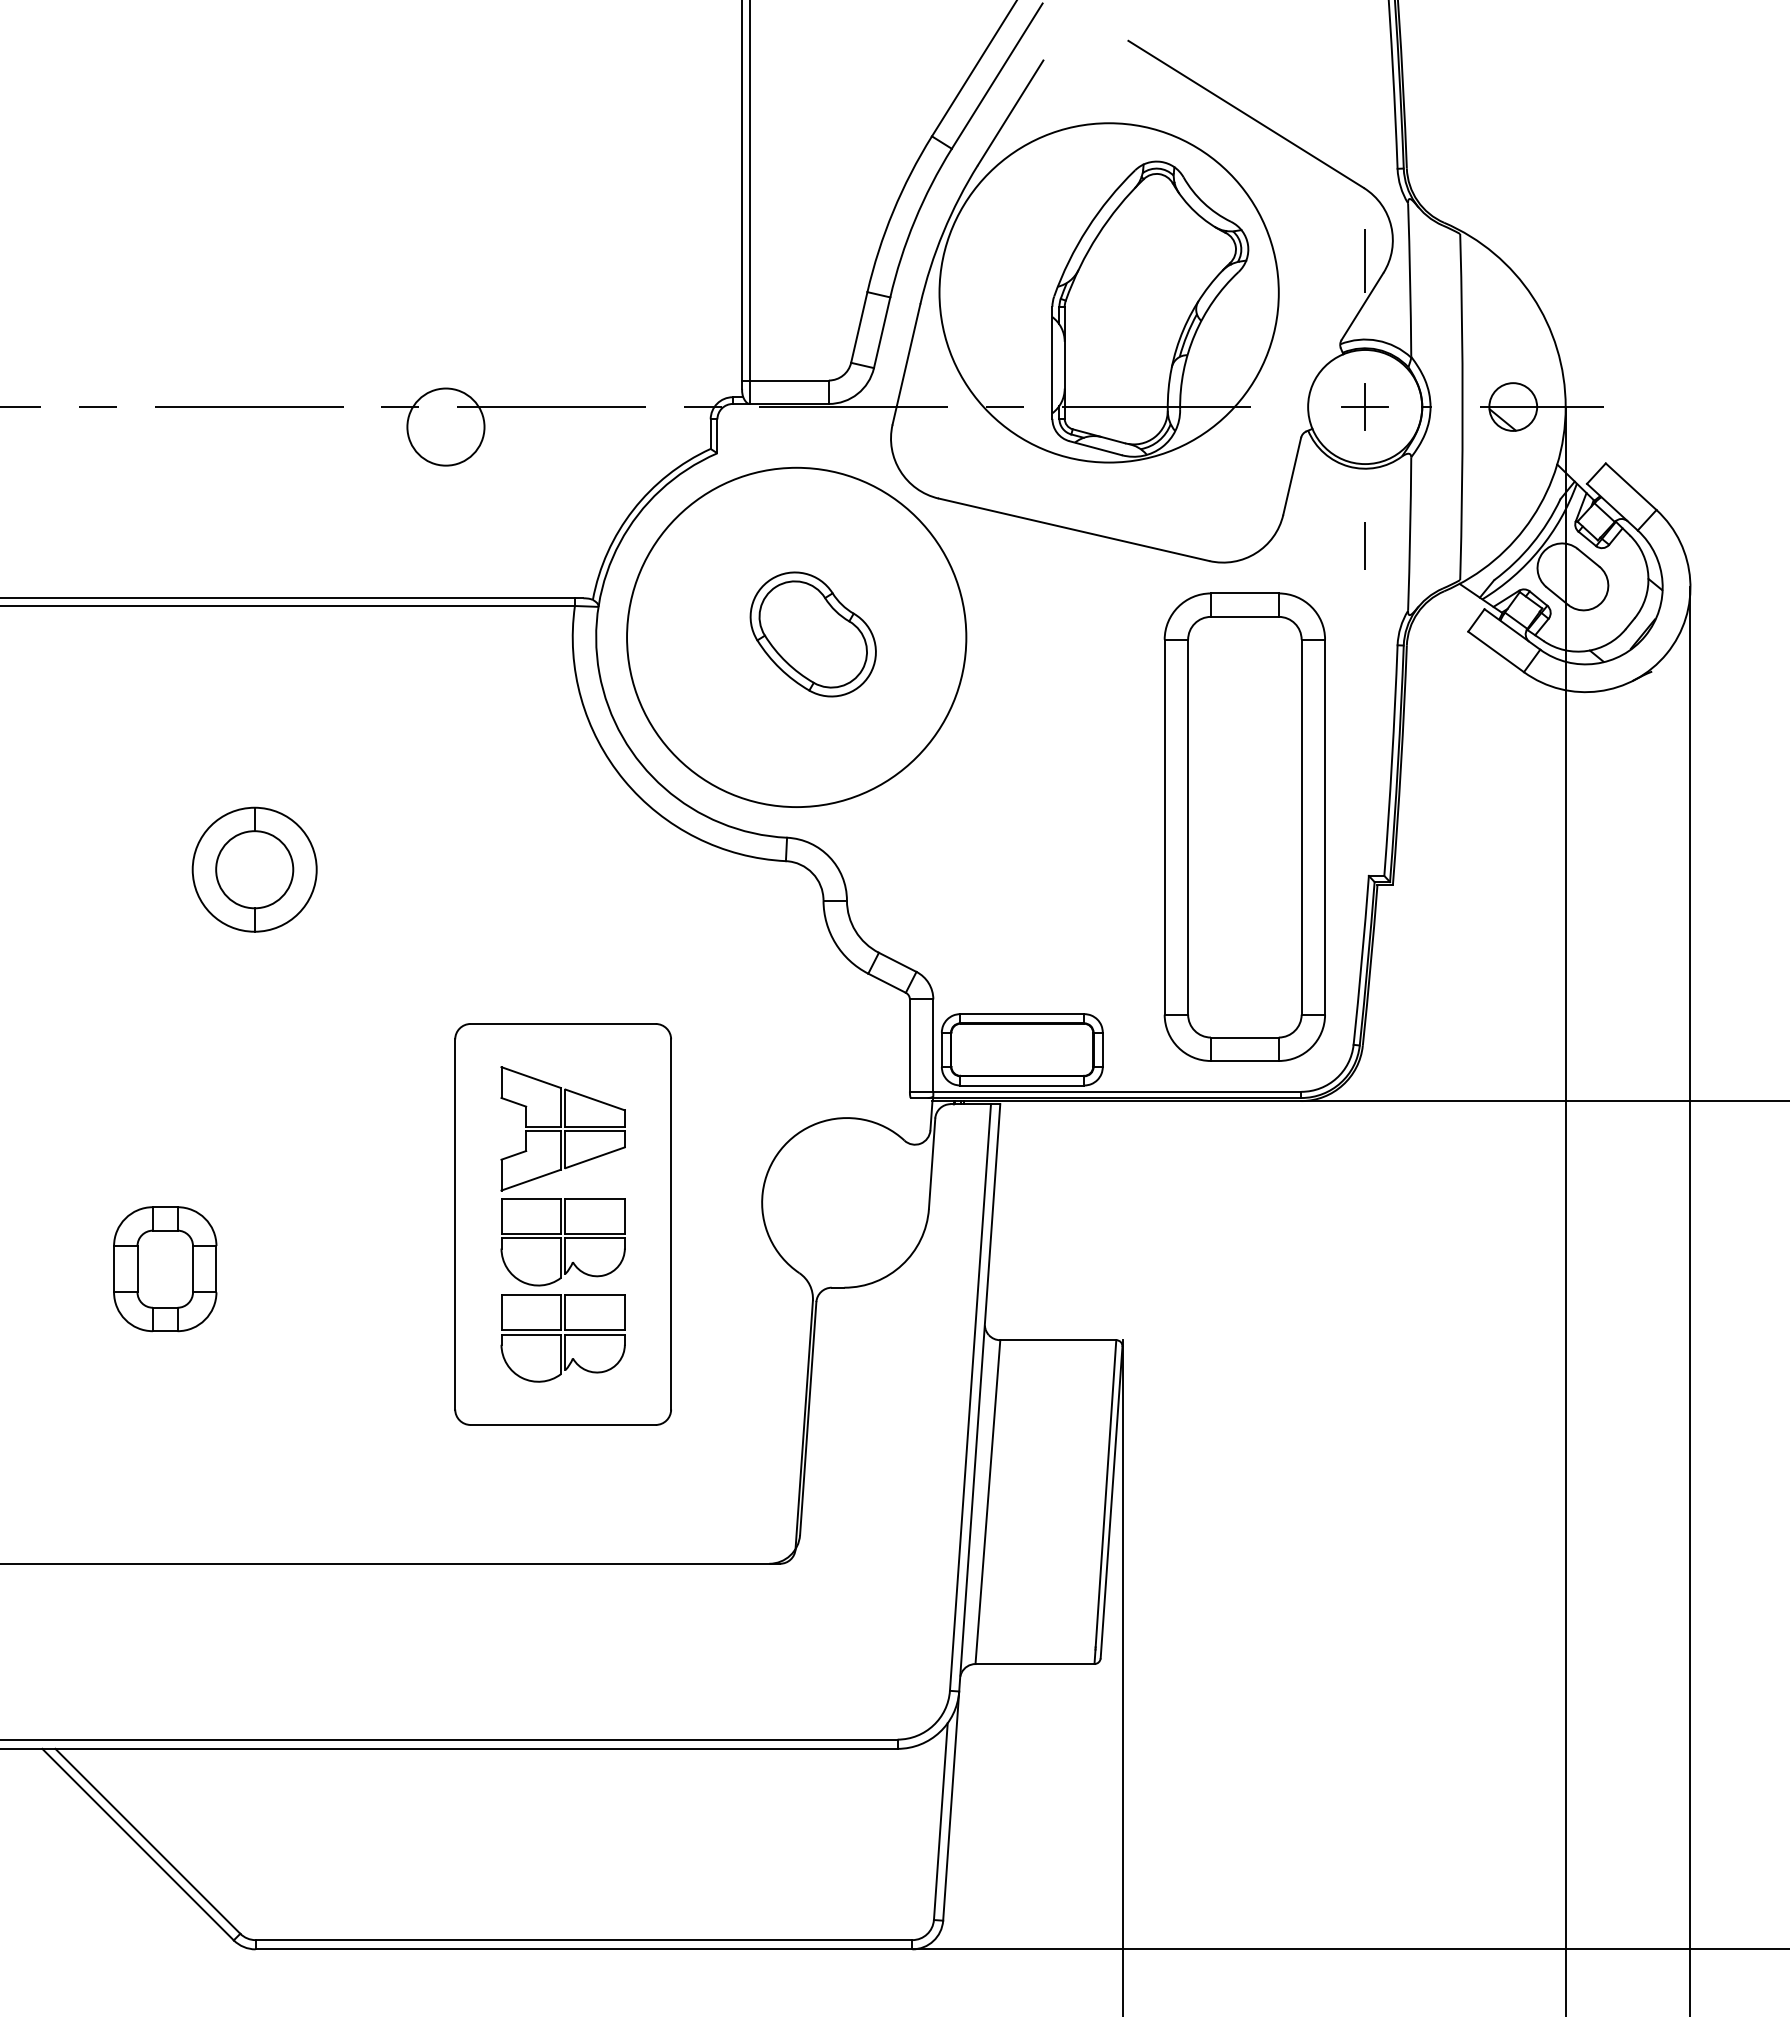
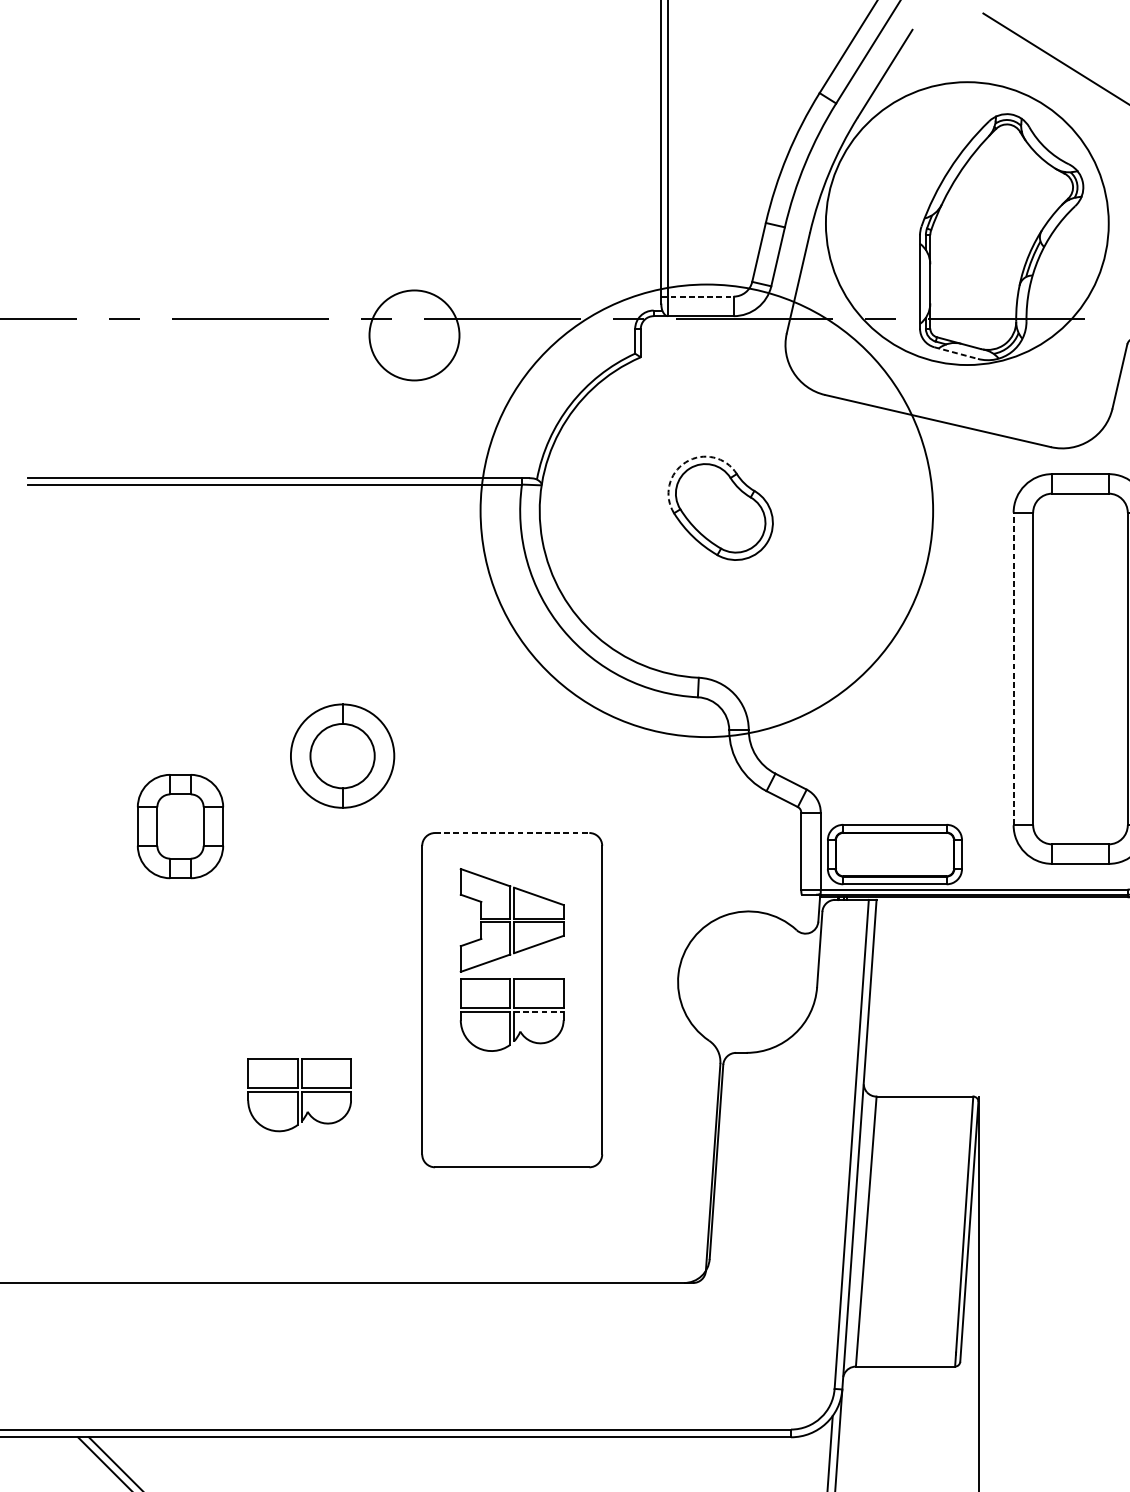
line: (785, 380) -> (697, 296), solid -> dashed
circle: (445, 426) -> (414, 334), size x1.4
line: (1096, 448) -> (956, 353), solid -> dashed
arc: (771, 579) -> (685, 462), solid -> dashed
circle: (796, 637) -> (706, 510), size x1.6
line: (1164, 826) -> (1013, 668), solid -> dashed
part: (254, 869) -> (342, 755), moved
line: (563, 1023) -> (512, 832), solid -> dashed
line: (595, 1238) -> (539, 1011), solid -> dashed
part: (165, 1269) -> (180, 826), moved
part: (562, 1338) -> (299, 1095), moved

